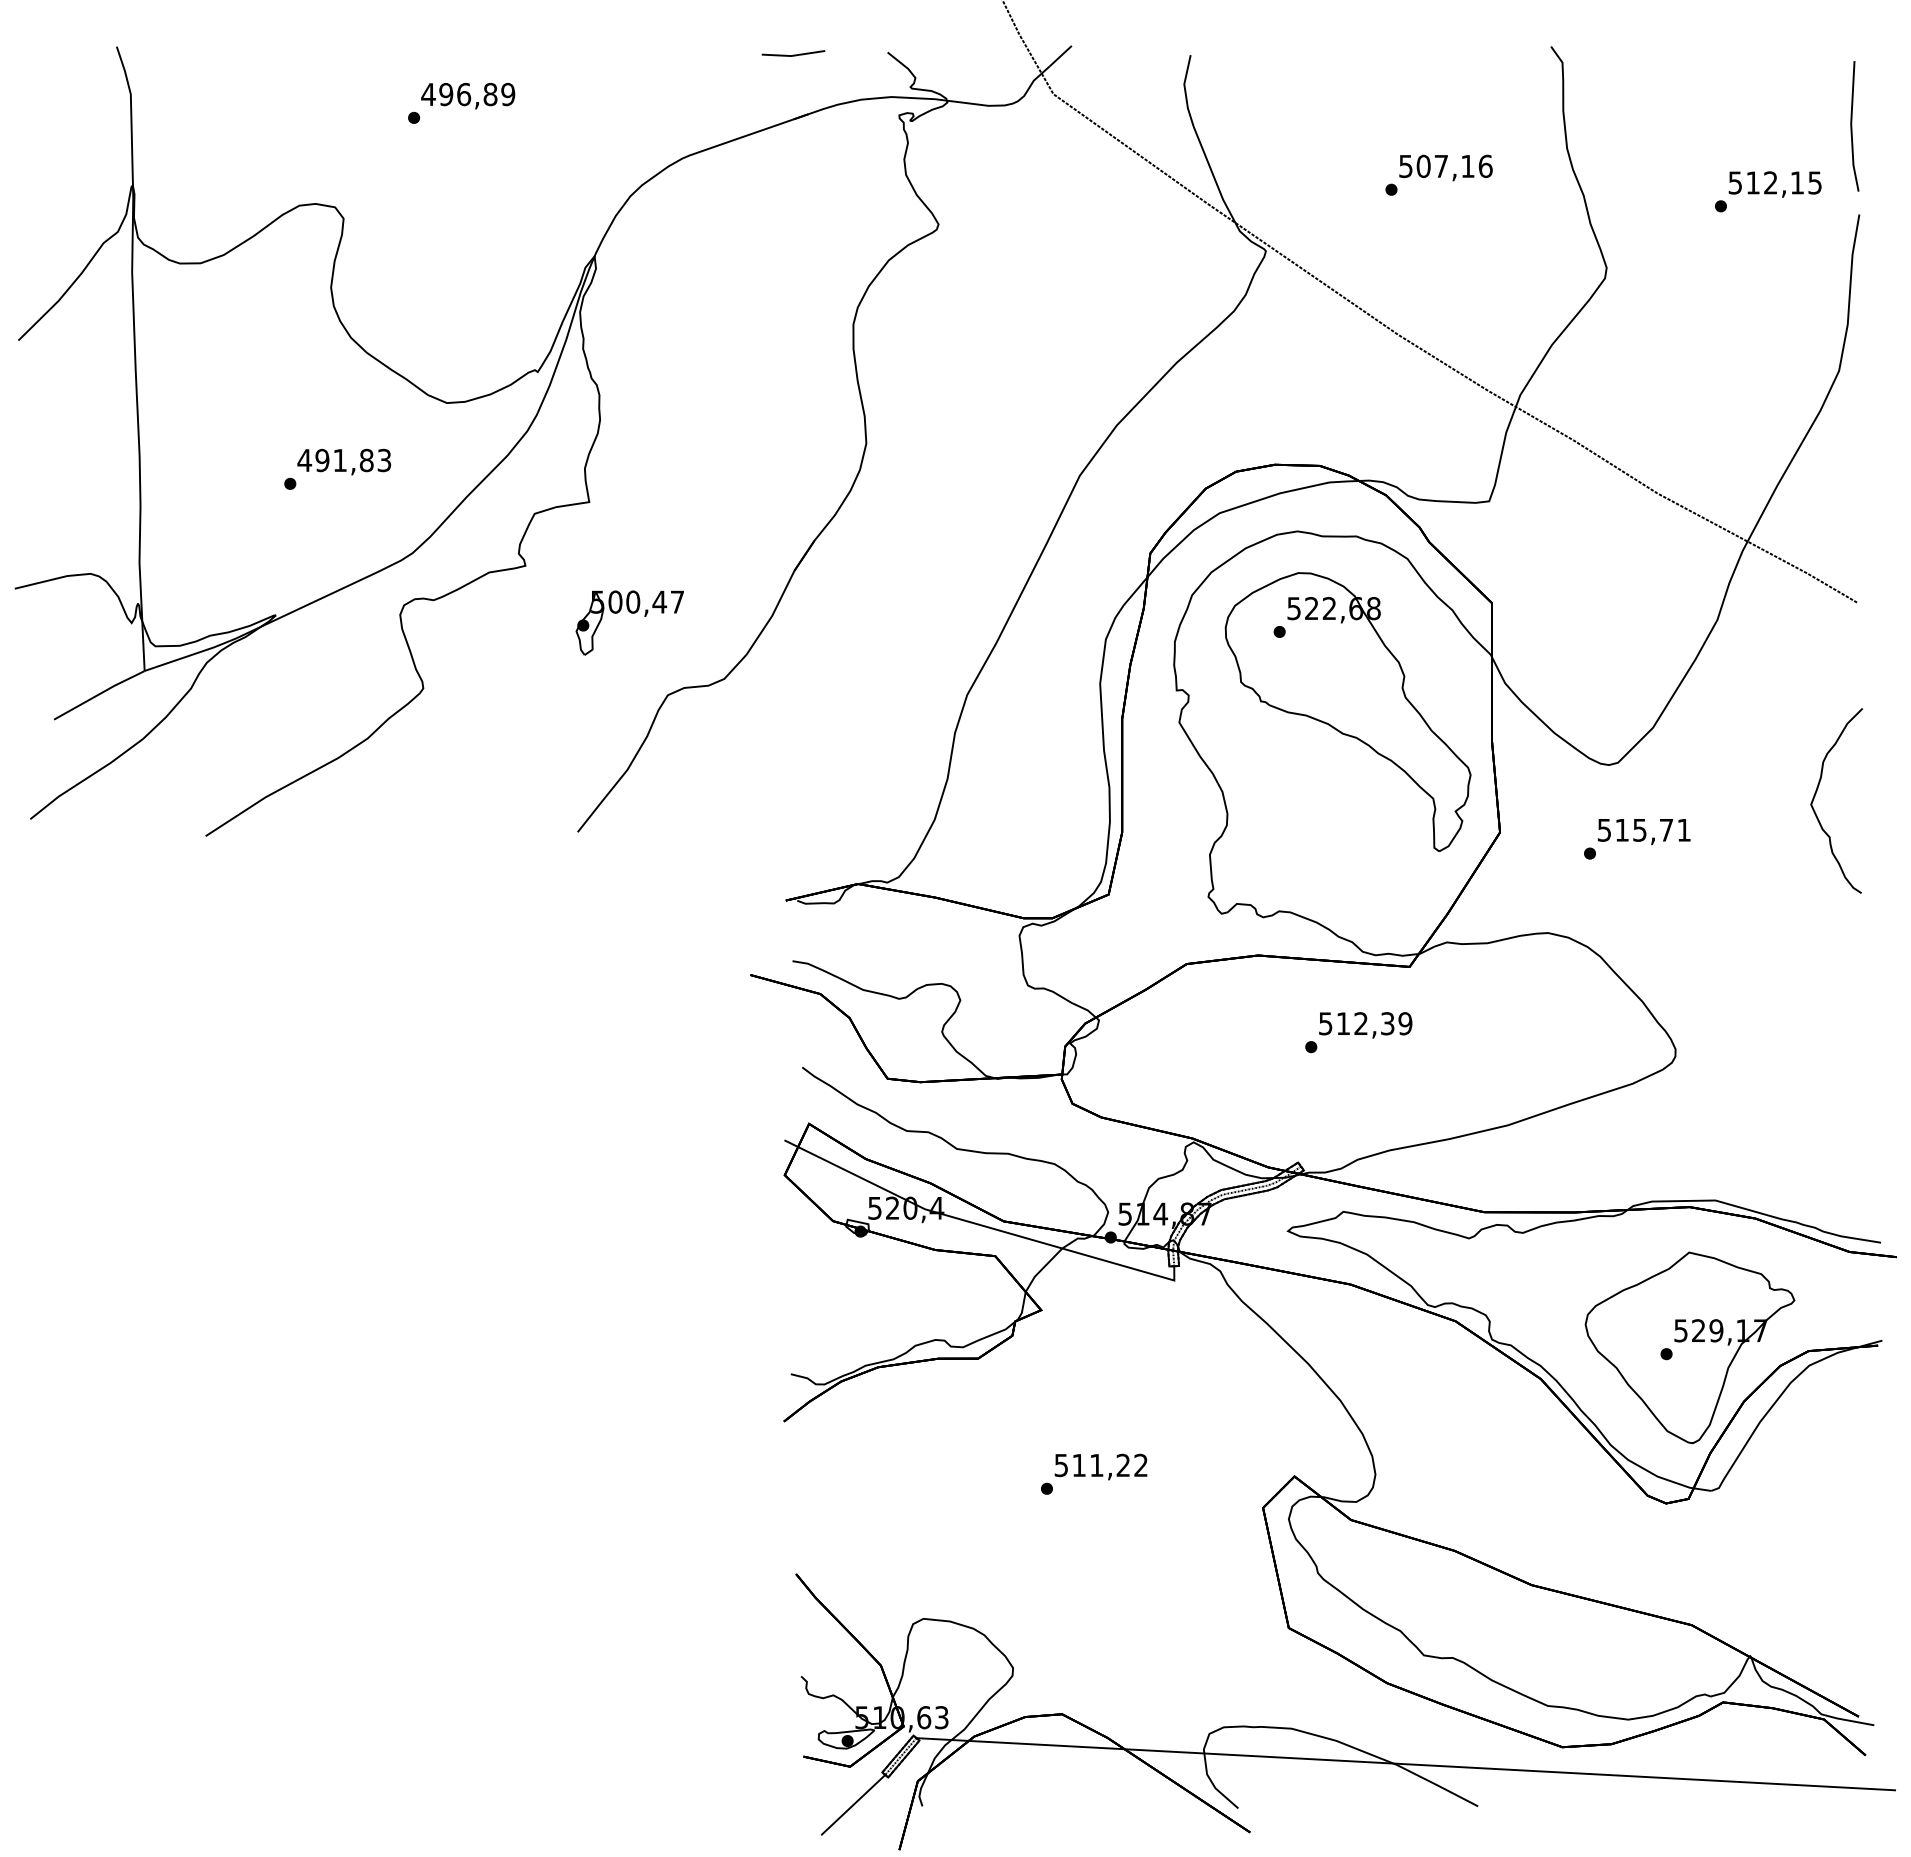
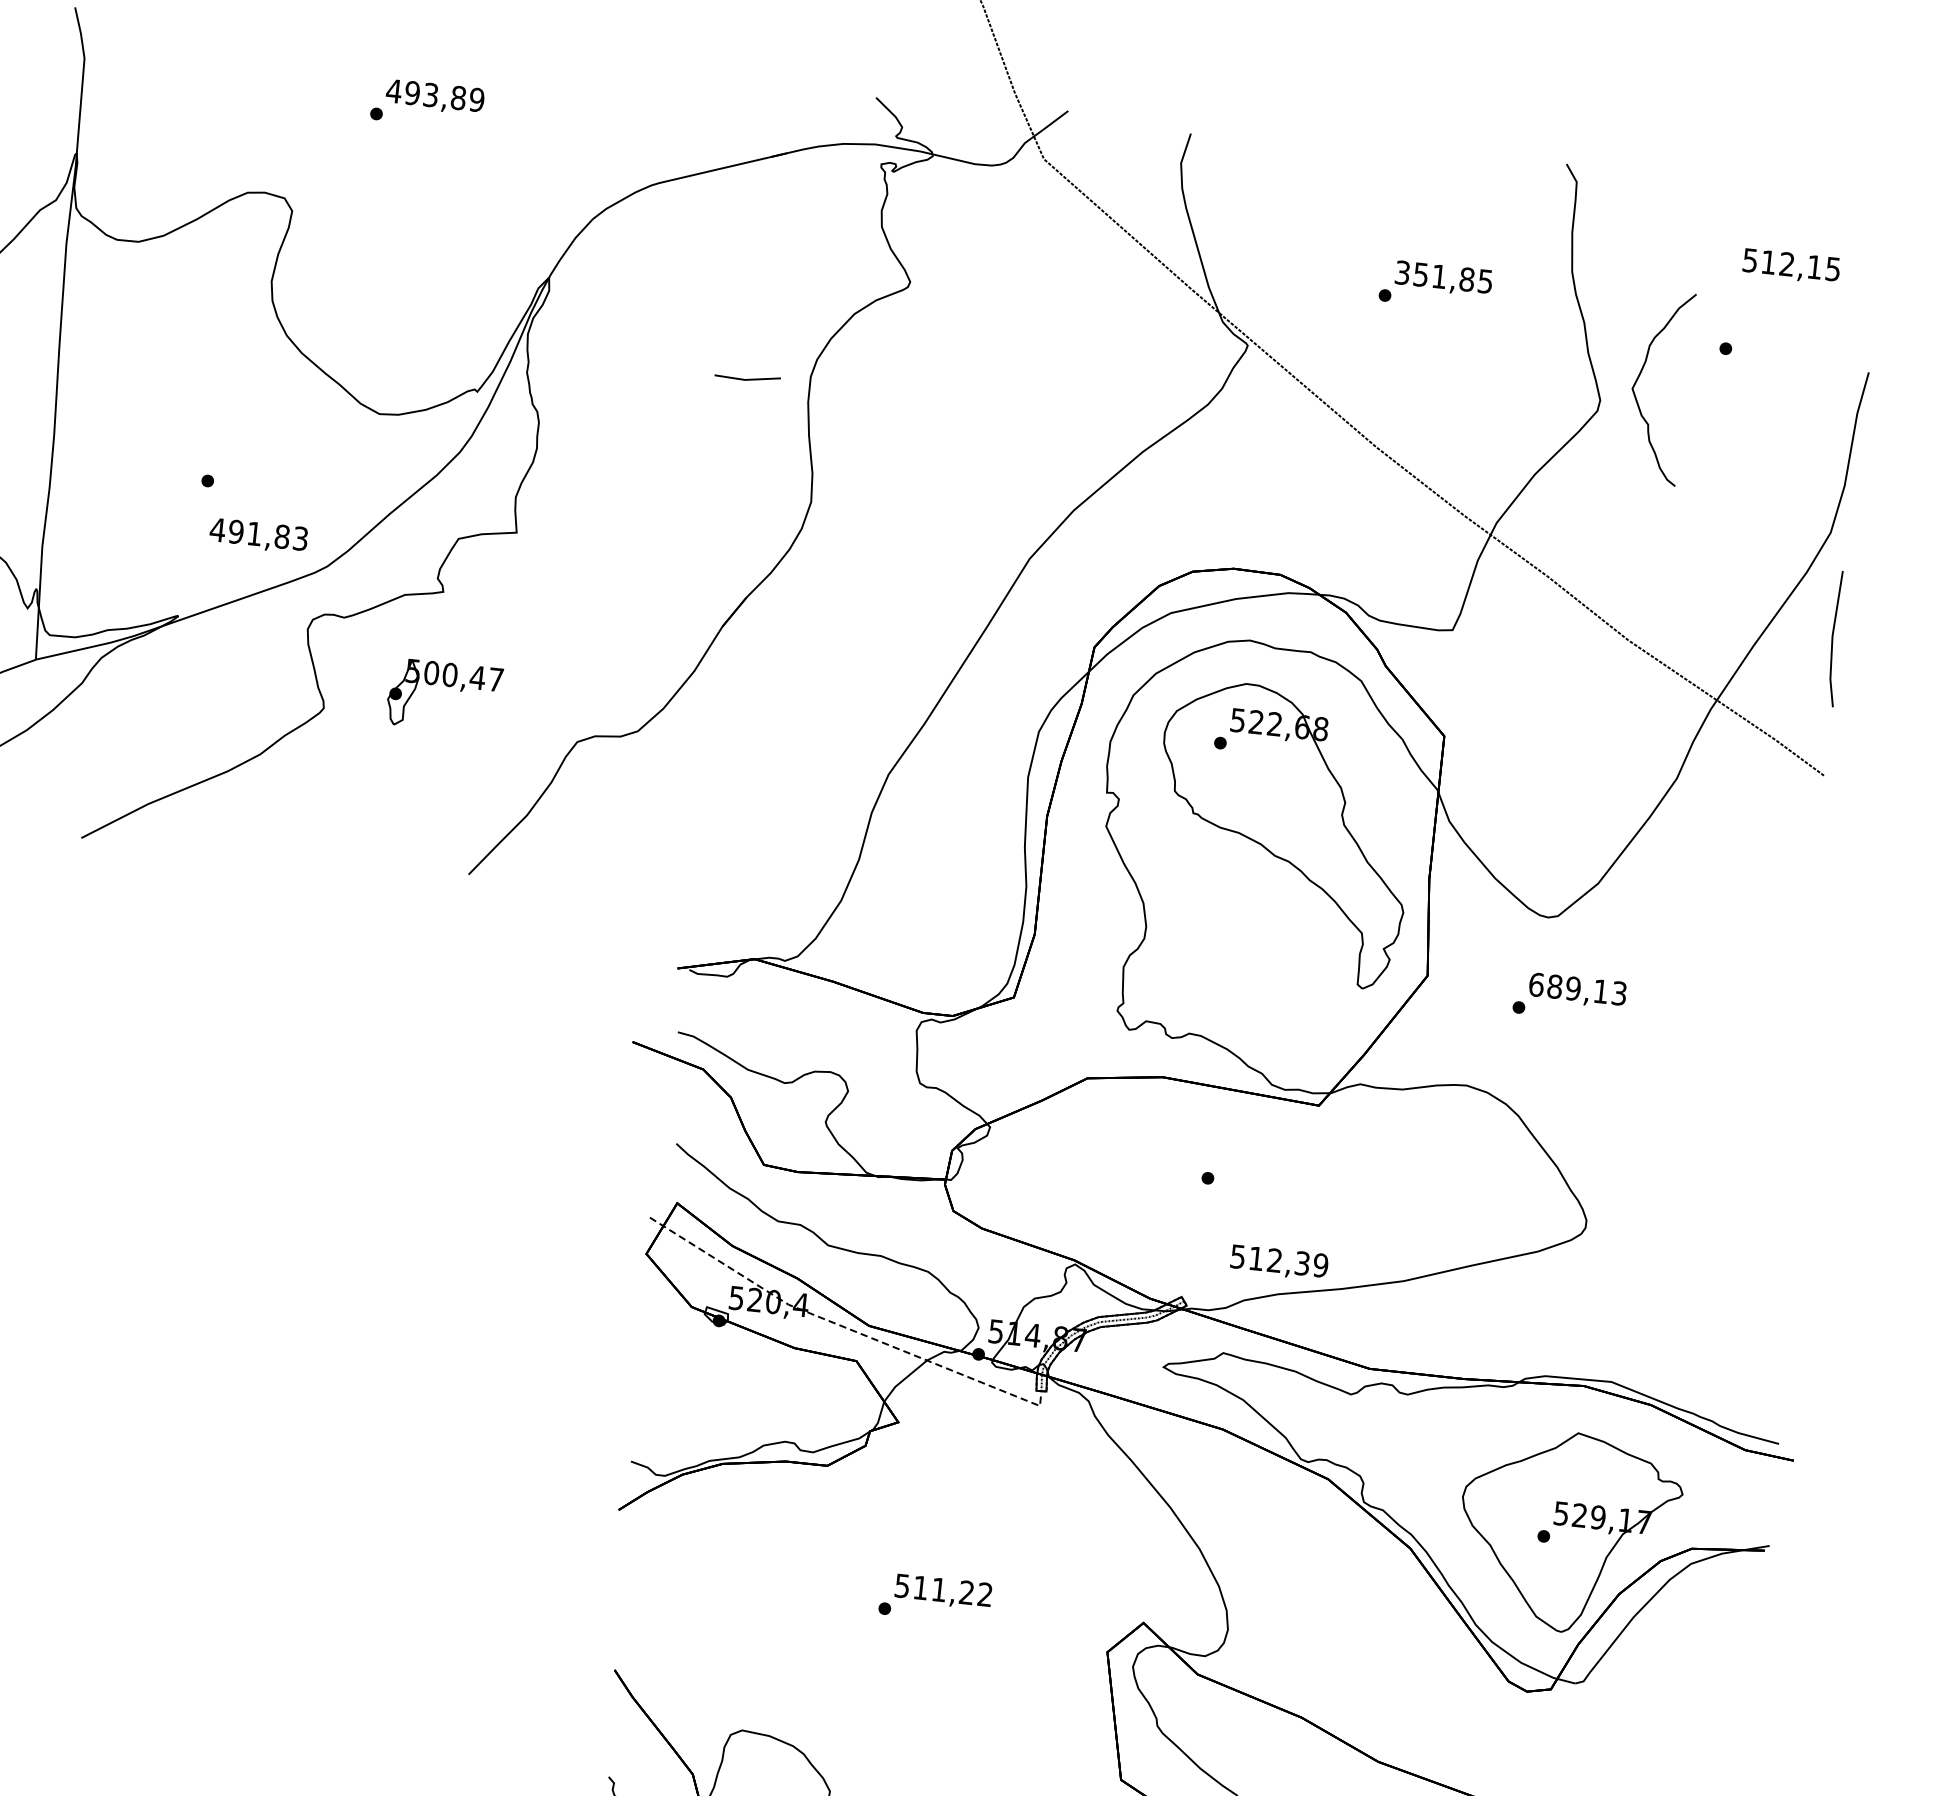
line: (793, 54) -> (747, 378), moved
text: (464, 94) -> (431, 95), 496,89 -> 493,89
line: (1852, 126) -> (1833, 638), moved
text: (1446, 166) -> (1444, 277), 507,16 -> 351,85
text: (1774, 184) -> (1790, 266), moved
text: (344, 461) -> (259, 535), moved
part: (631, 613) -> (447, 686), moved
curve: (1817, 791) -> (1640, 375), moved
text: (1643, 829) -> (1577, 988), 515,71 -> 689,13
text: (1365, 1025) -> (1279, 1262), moved
line: (981, 1225) -> (845, 1327), solid -> dashed

